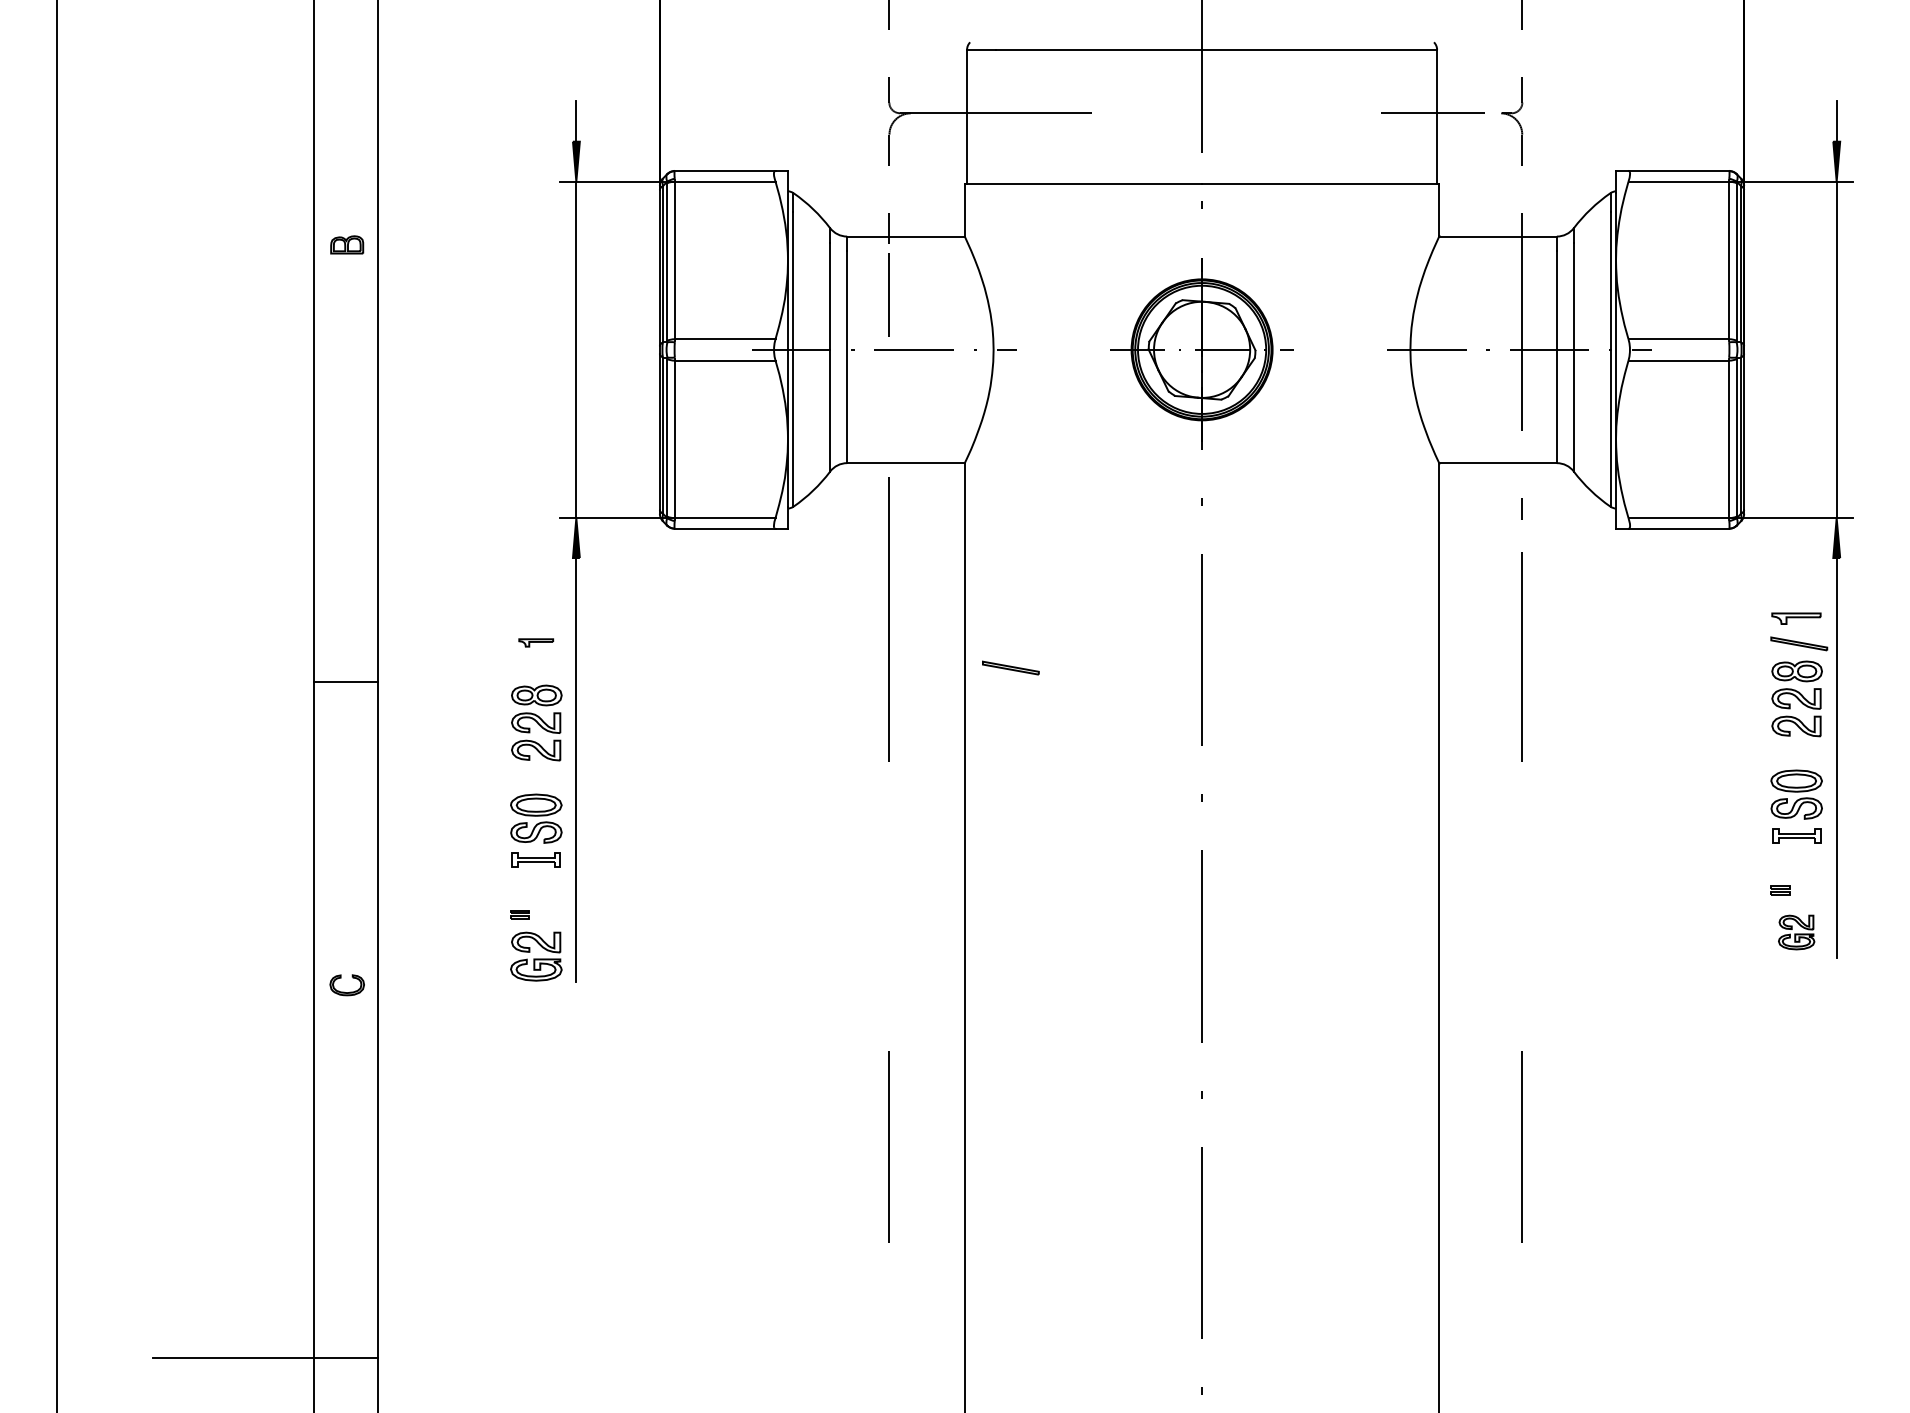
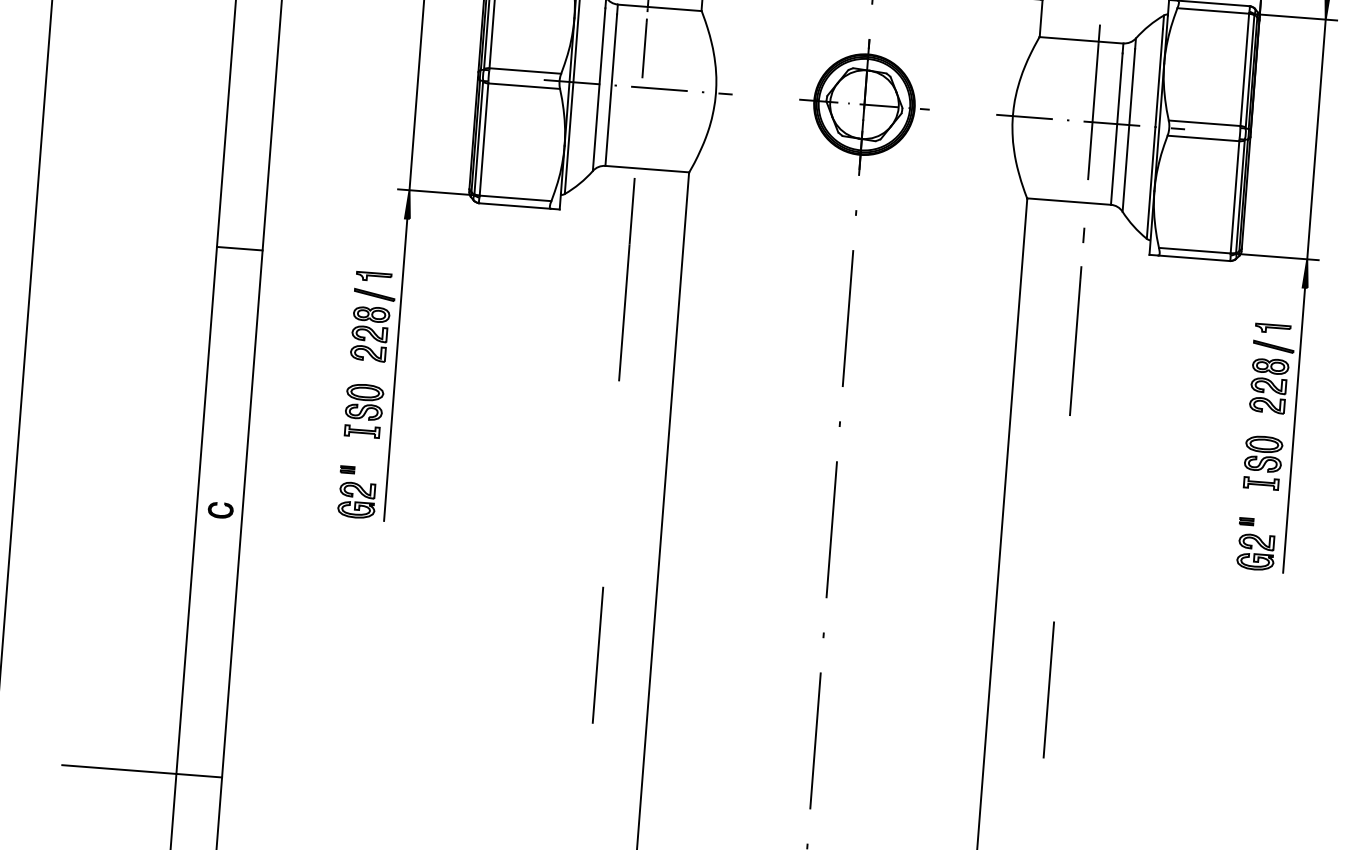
part: (536, 642) -> (374, 276), size x1.43
part: (1010, 667) -> (374, 294), moved
line: (345, 681) -> (239, 248), moved
part: (1796, 932) -> (1255, 552), size x1.43

